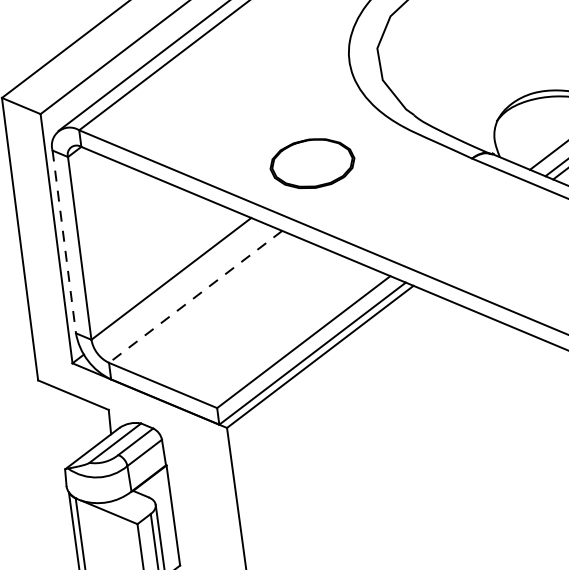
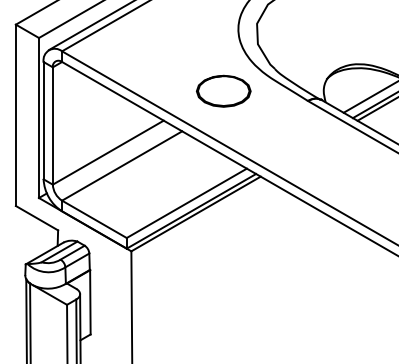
part: (311, 162) -> (223, 90), moved
line: (64, 241) -> (43, 120), dashed -> solid
line: (194, 297) -> (121, 166), dashed -> solid

